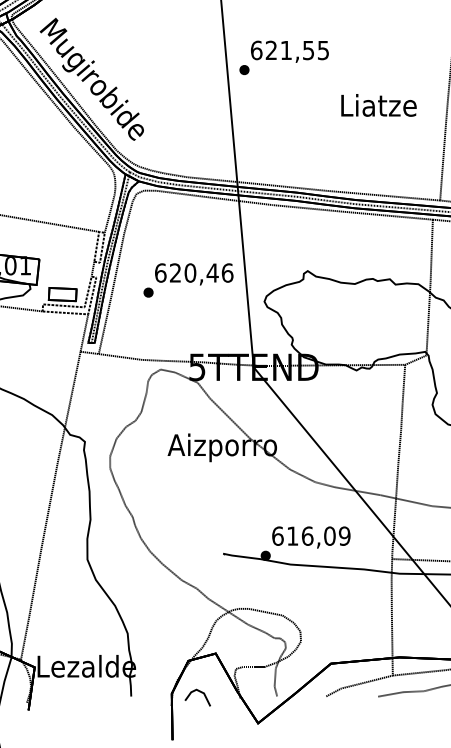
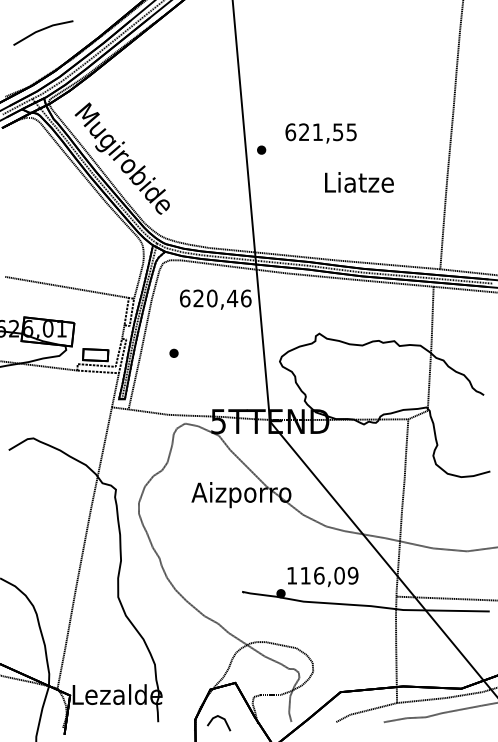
text: (289, 51) -> (320, 133), moved
text: (379, 105) -> (359, 182), moved
text: (193, 274) -> (215, 299), moved
text: (278, 535) -> (292, 575), 616,09 -> 116,09

